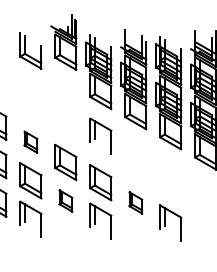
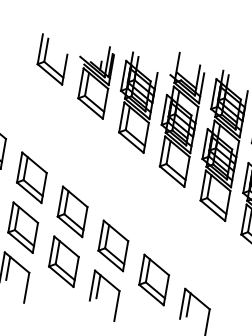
part: (63, 42) -> (92, 80), moved
part: (100, 135) -> (123, 184), removed
part: (30, 141) -> (31, 176), size x1.67
part: (65, 200) -> (63, 261), size x1.67
part: (135, 202) -> (153, 279), size x1.67

